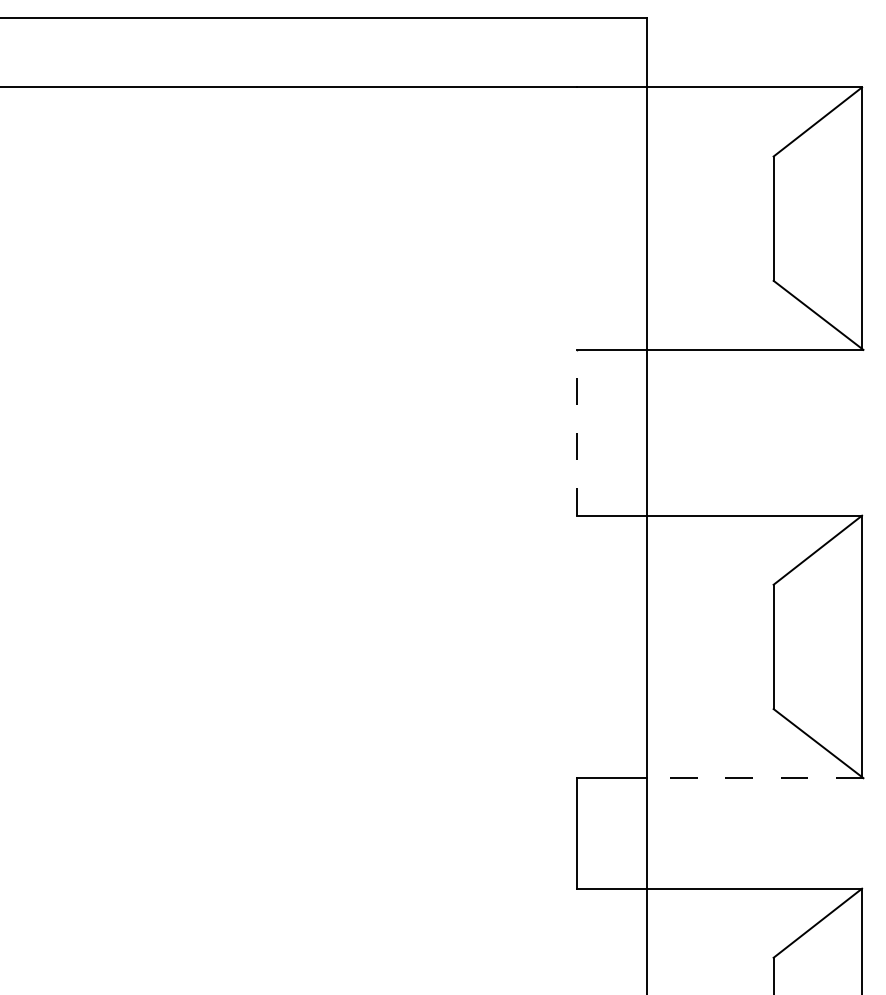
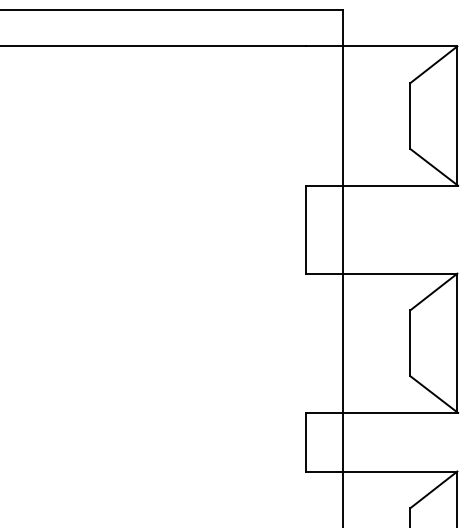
line: (577, 432) -> (306, 229), dashed -> solid
line: (754, 777) -> (400, 412), dashed -> solid

